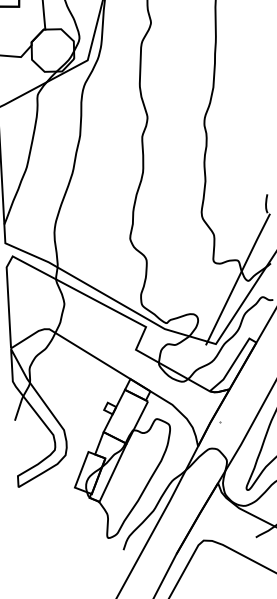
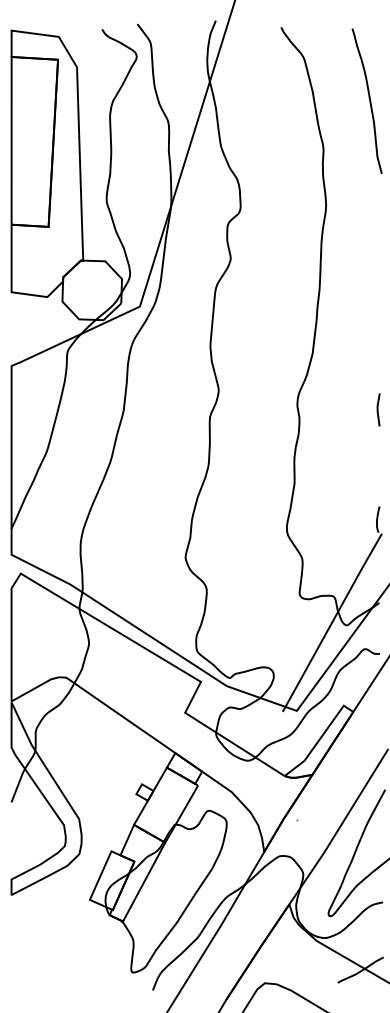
line: (262, 124) -> (378, 409), added

